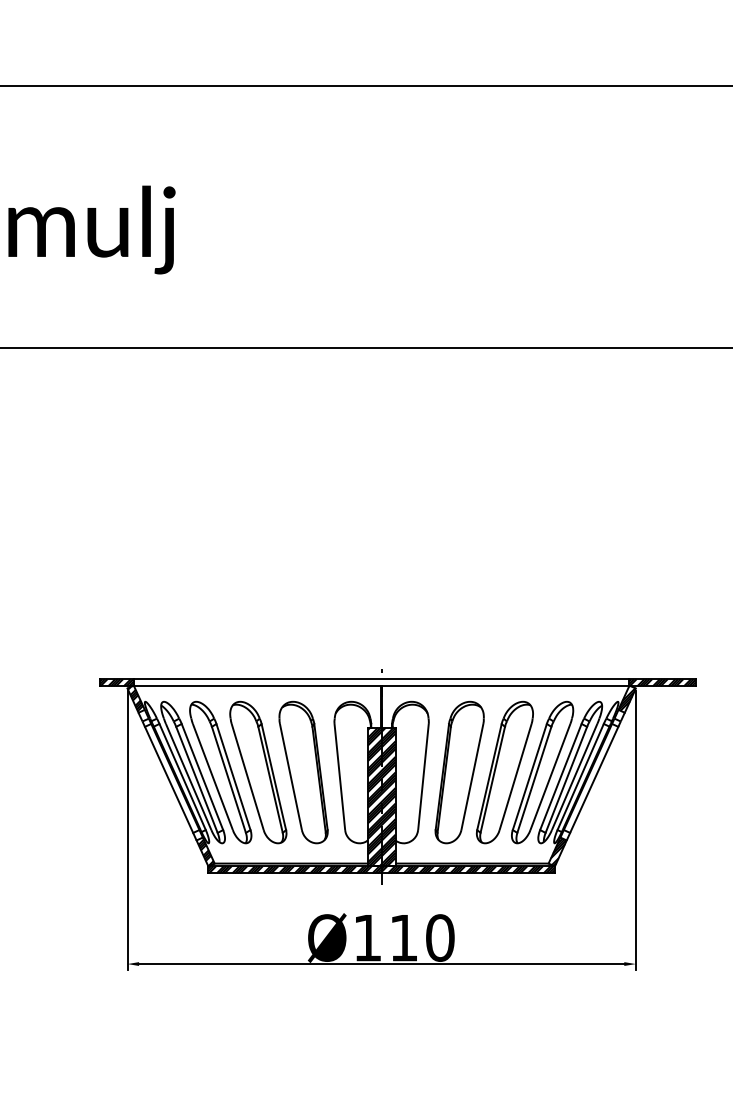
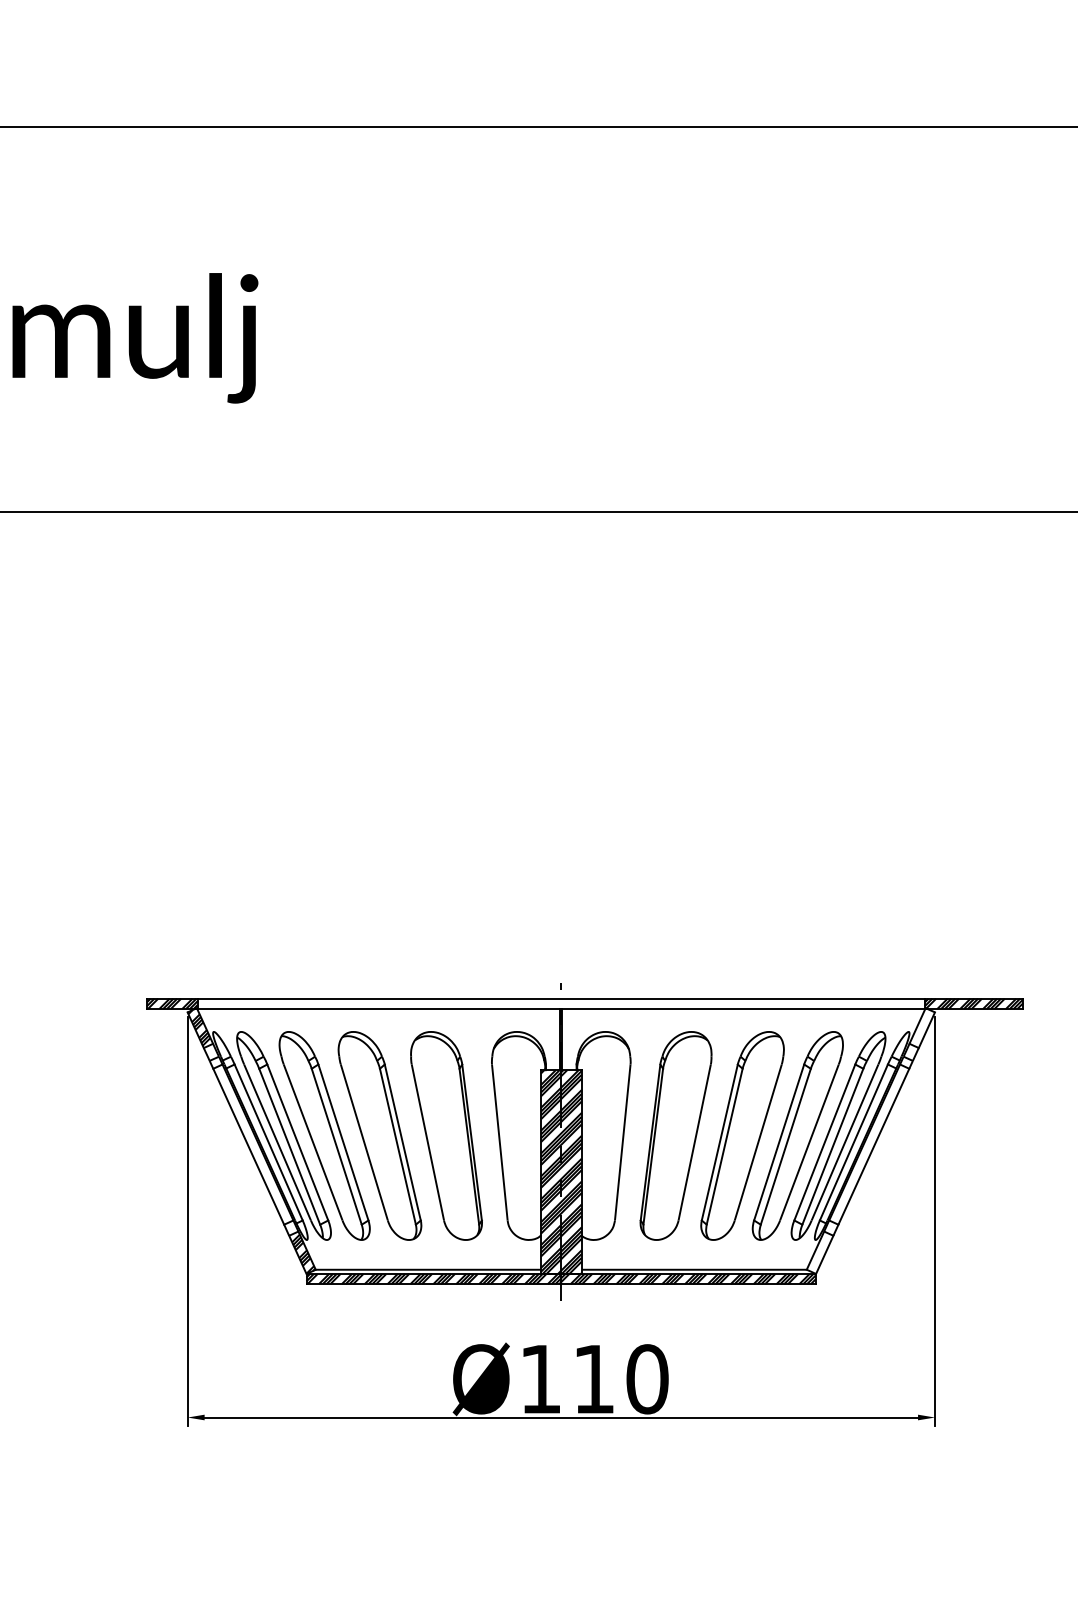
hatch: (626, 697) -> (921, 1025), removed
hatch: (558, 851) -> (821, 1252), removed

